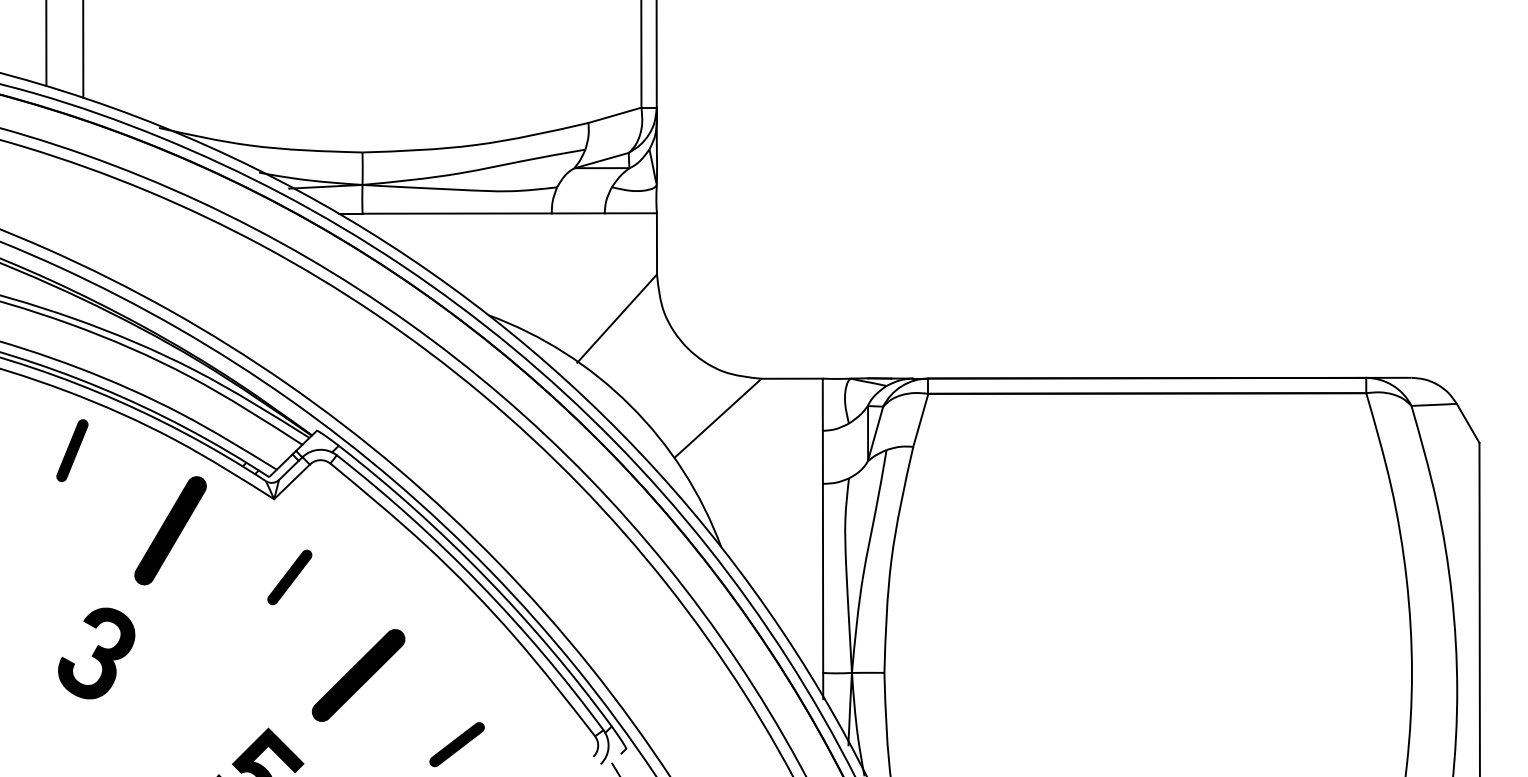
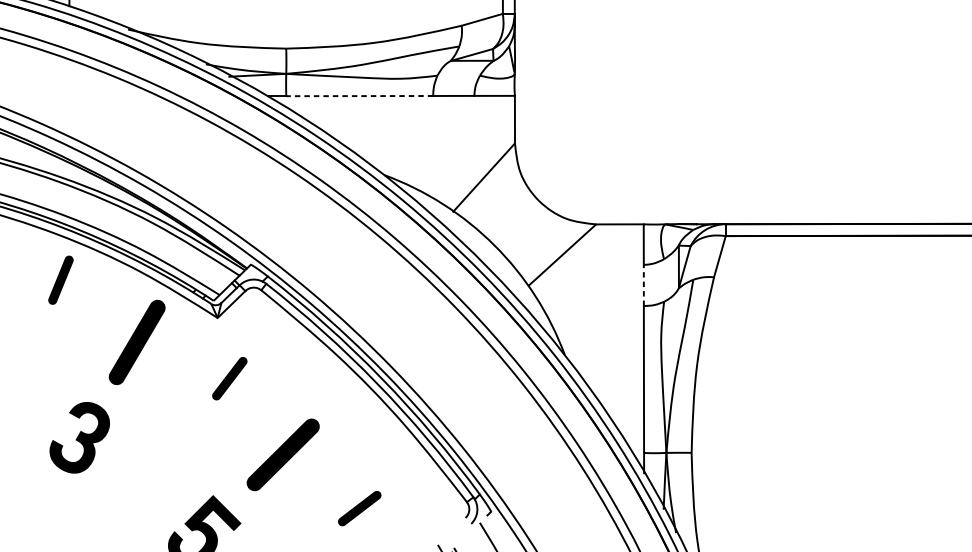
line: (457, 213) -> (360, 96), solid -> dashed
line: (822, 456) -> (643, 284), solid -> dashed

